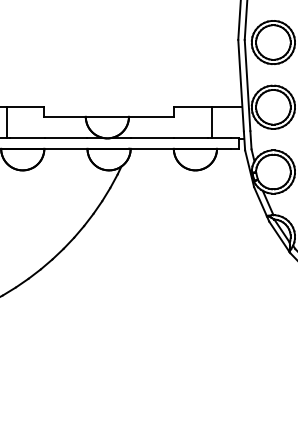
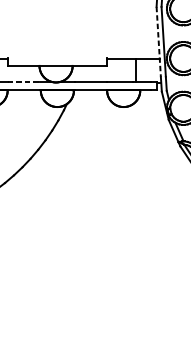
line: (241, 85) -> (159, 41), solid -> dashed
line: (66, 137) -> (24, 81), solid -> dashed

